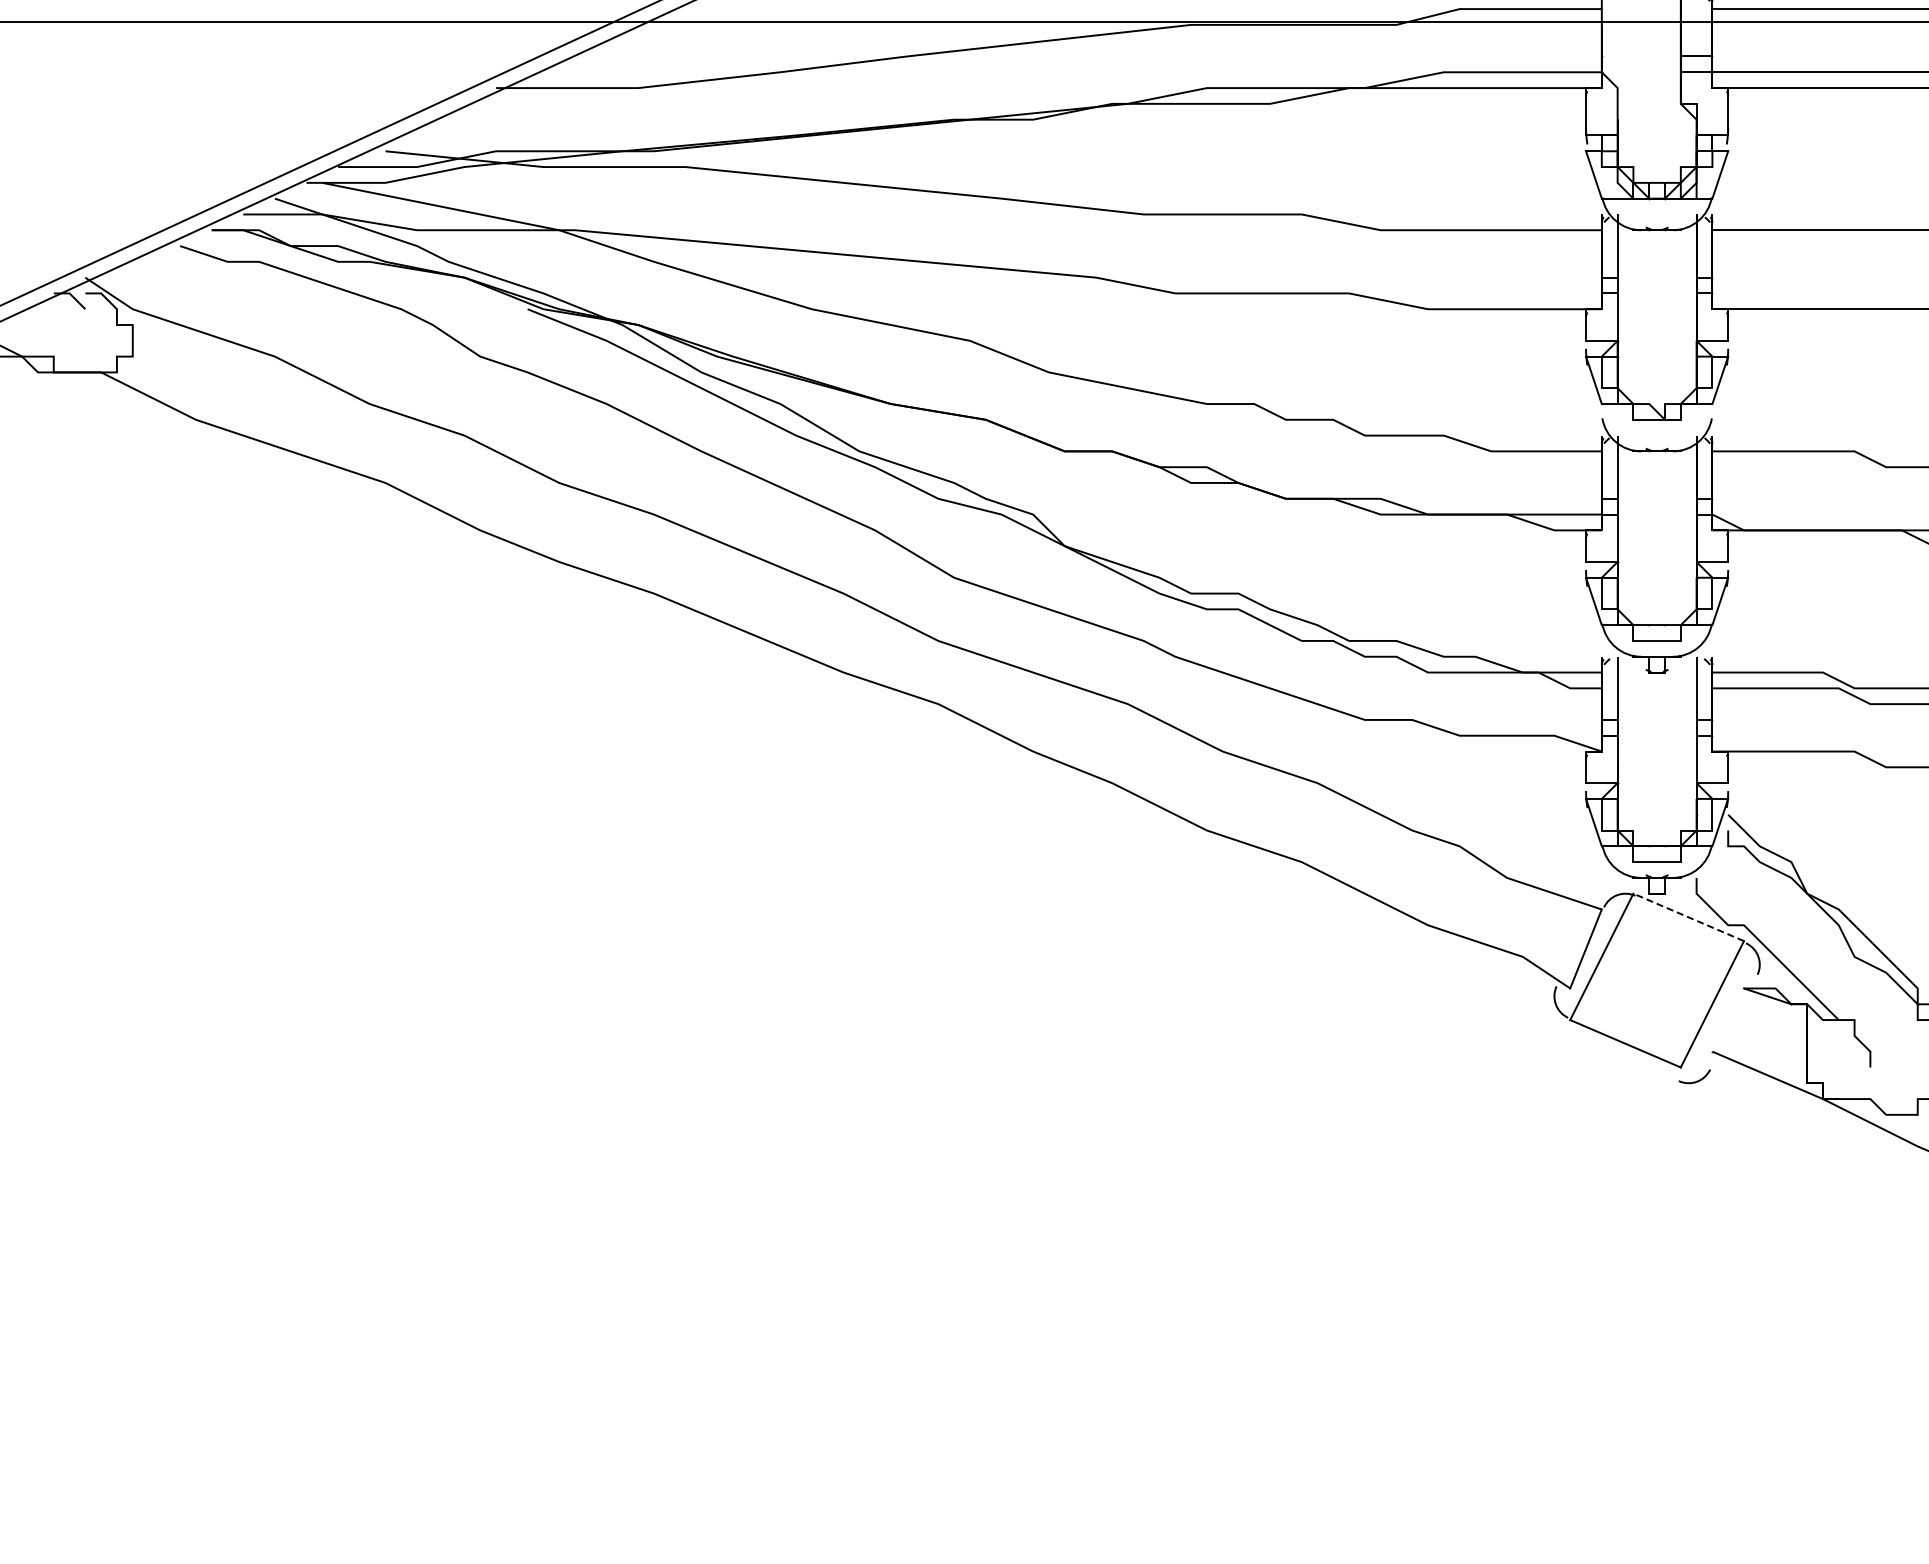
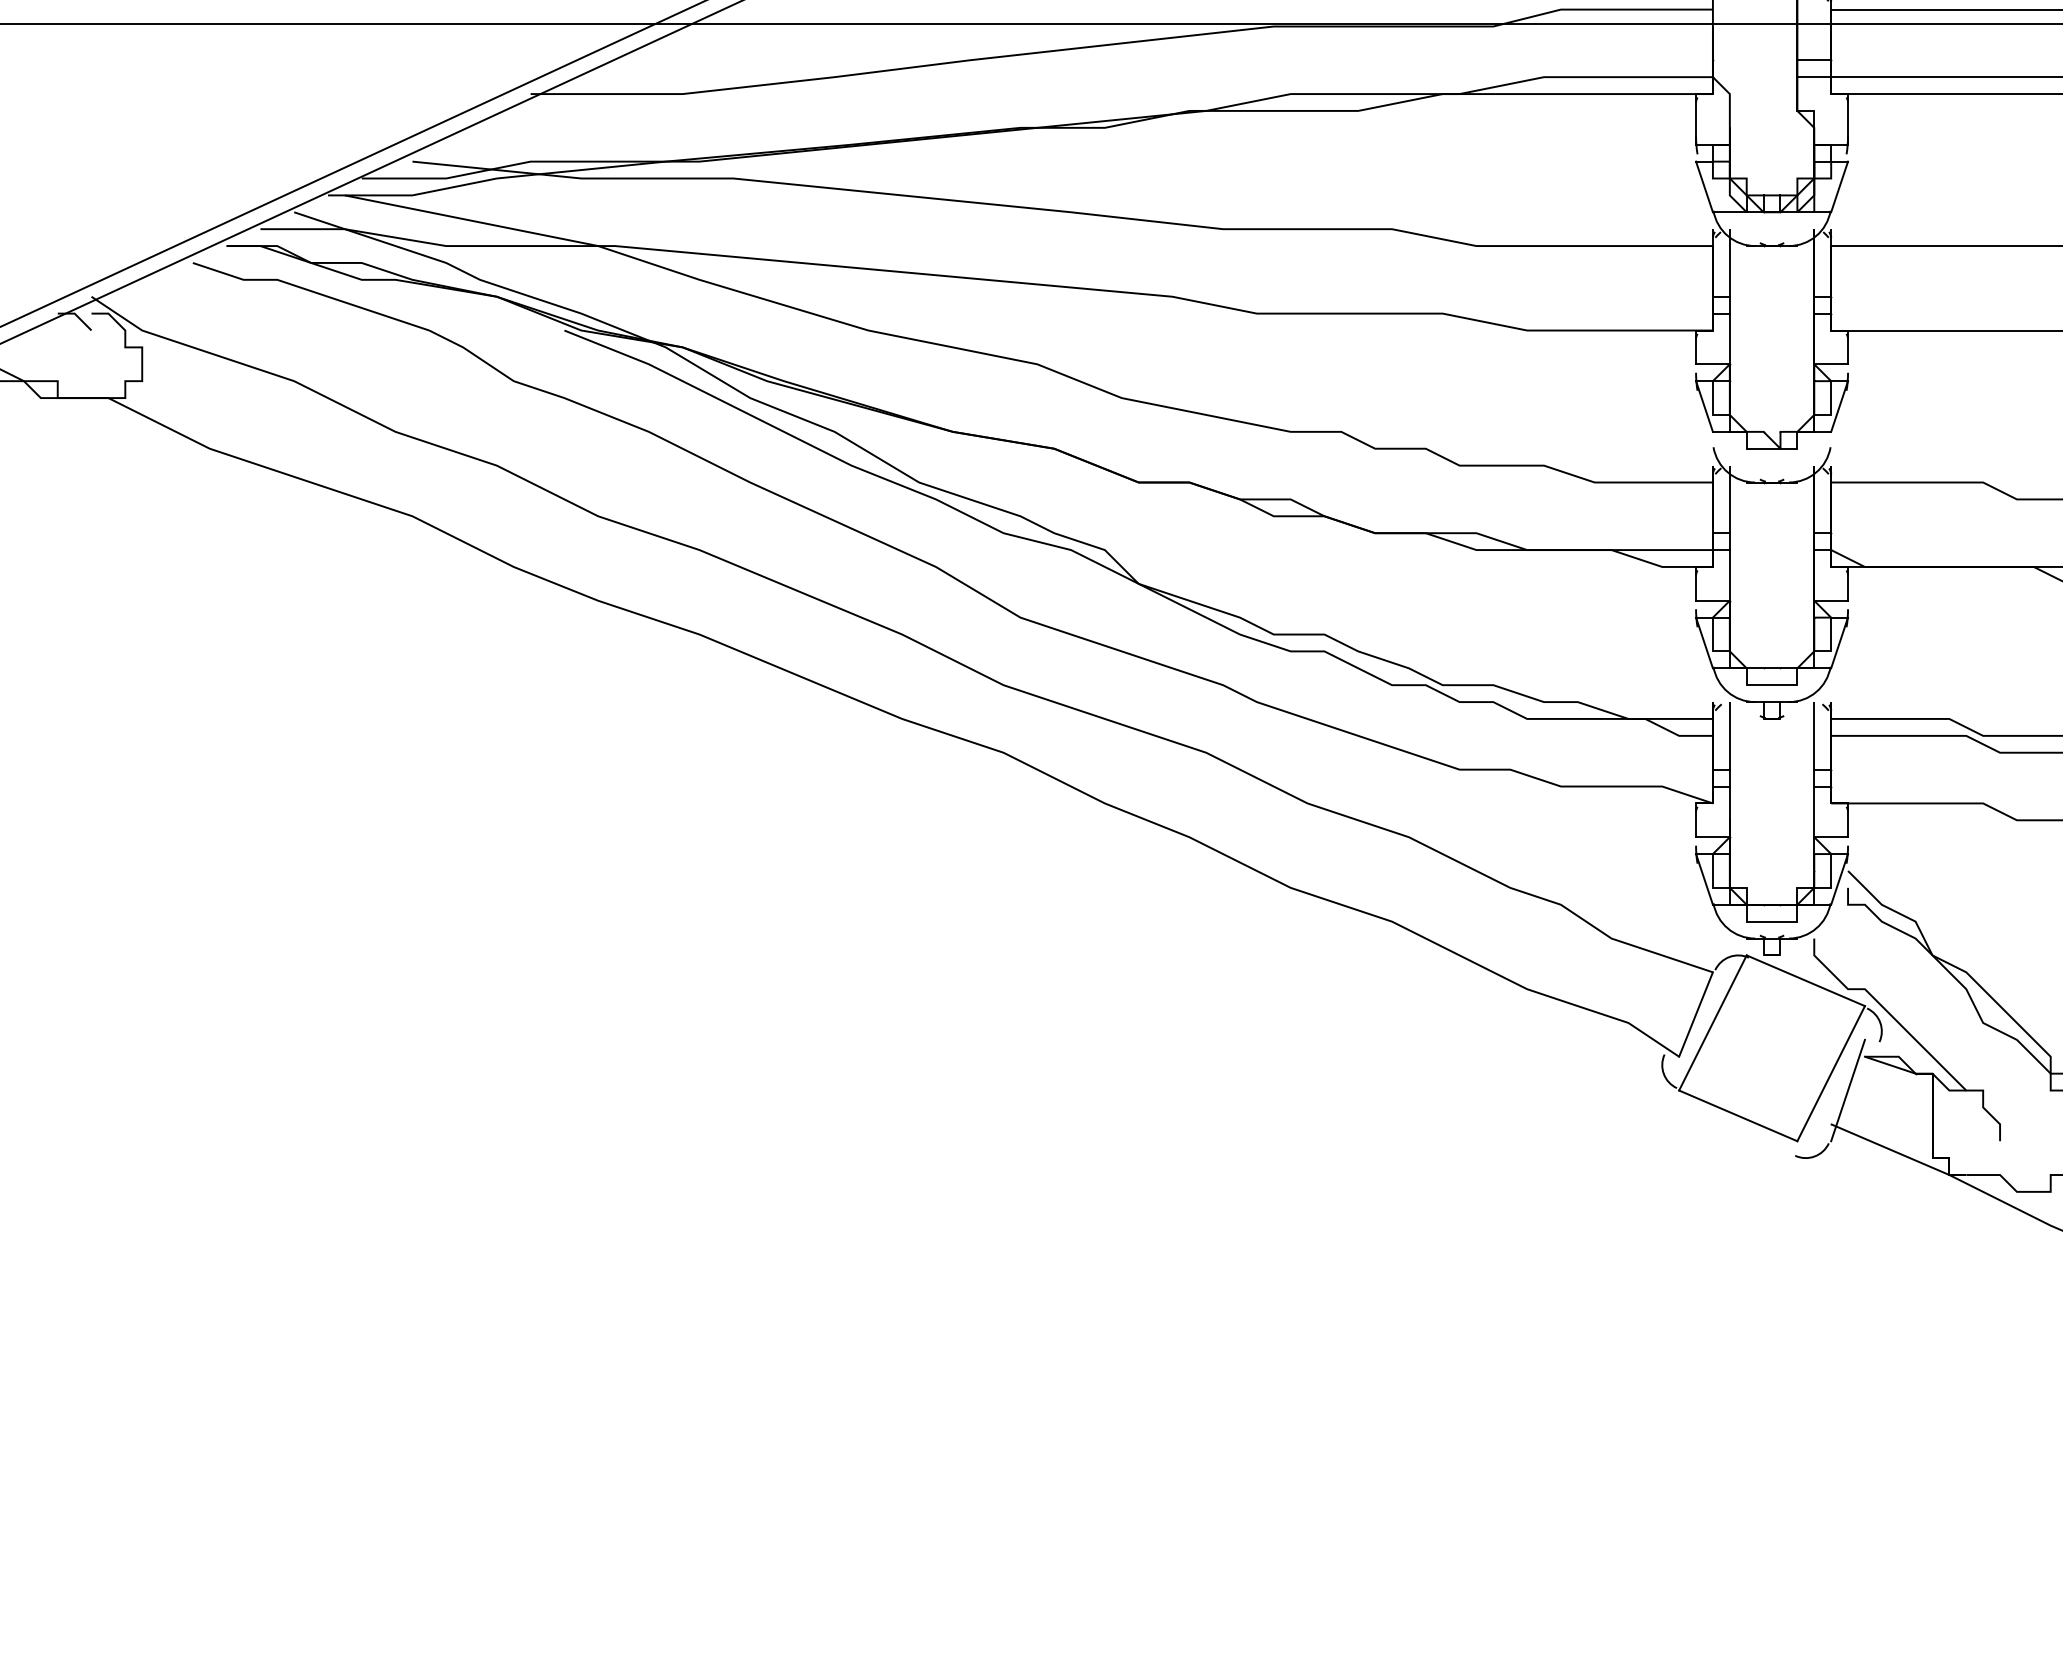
line: (1688, 917) -> (1805, 980), dashed -> solid
line: (1728, 1019) -> (1848, 1089), added

